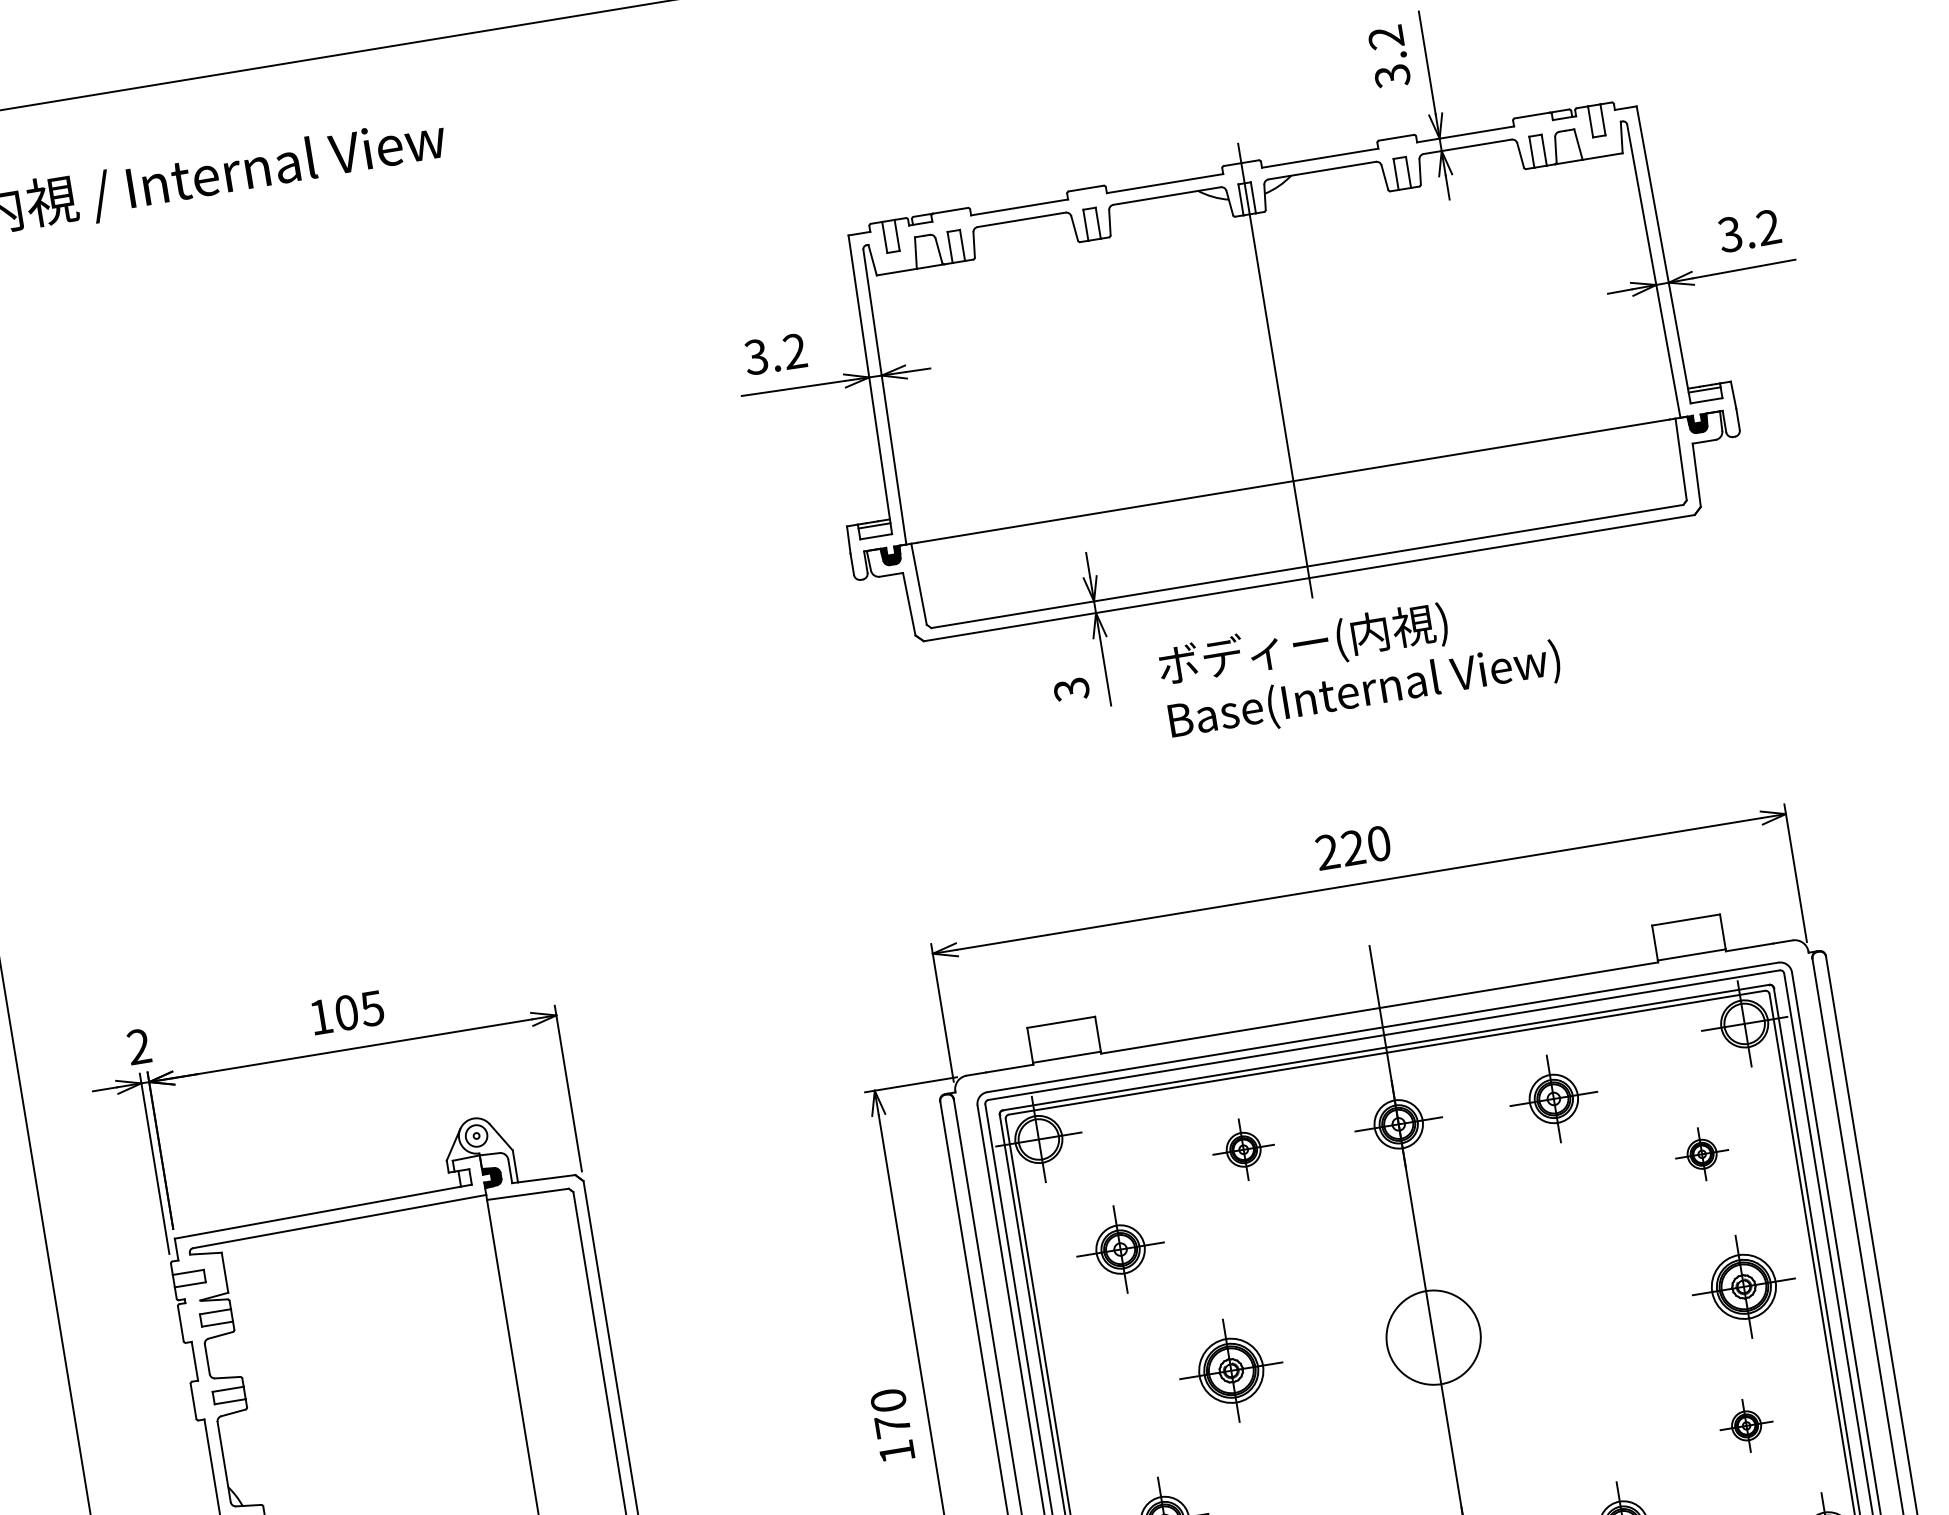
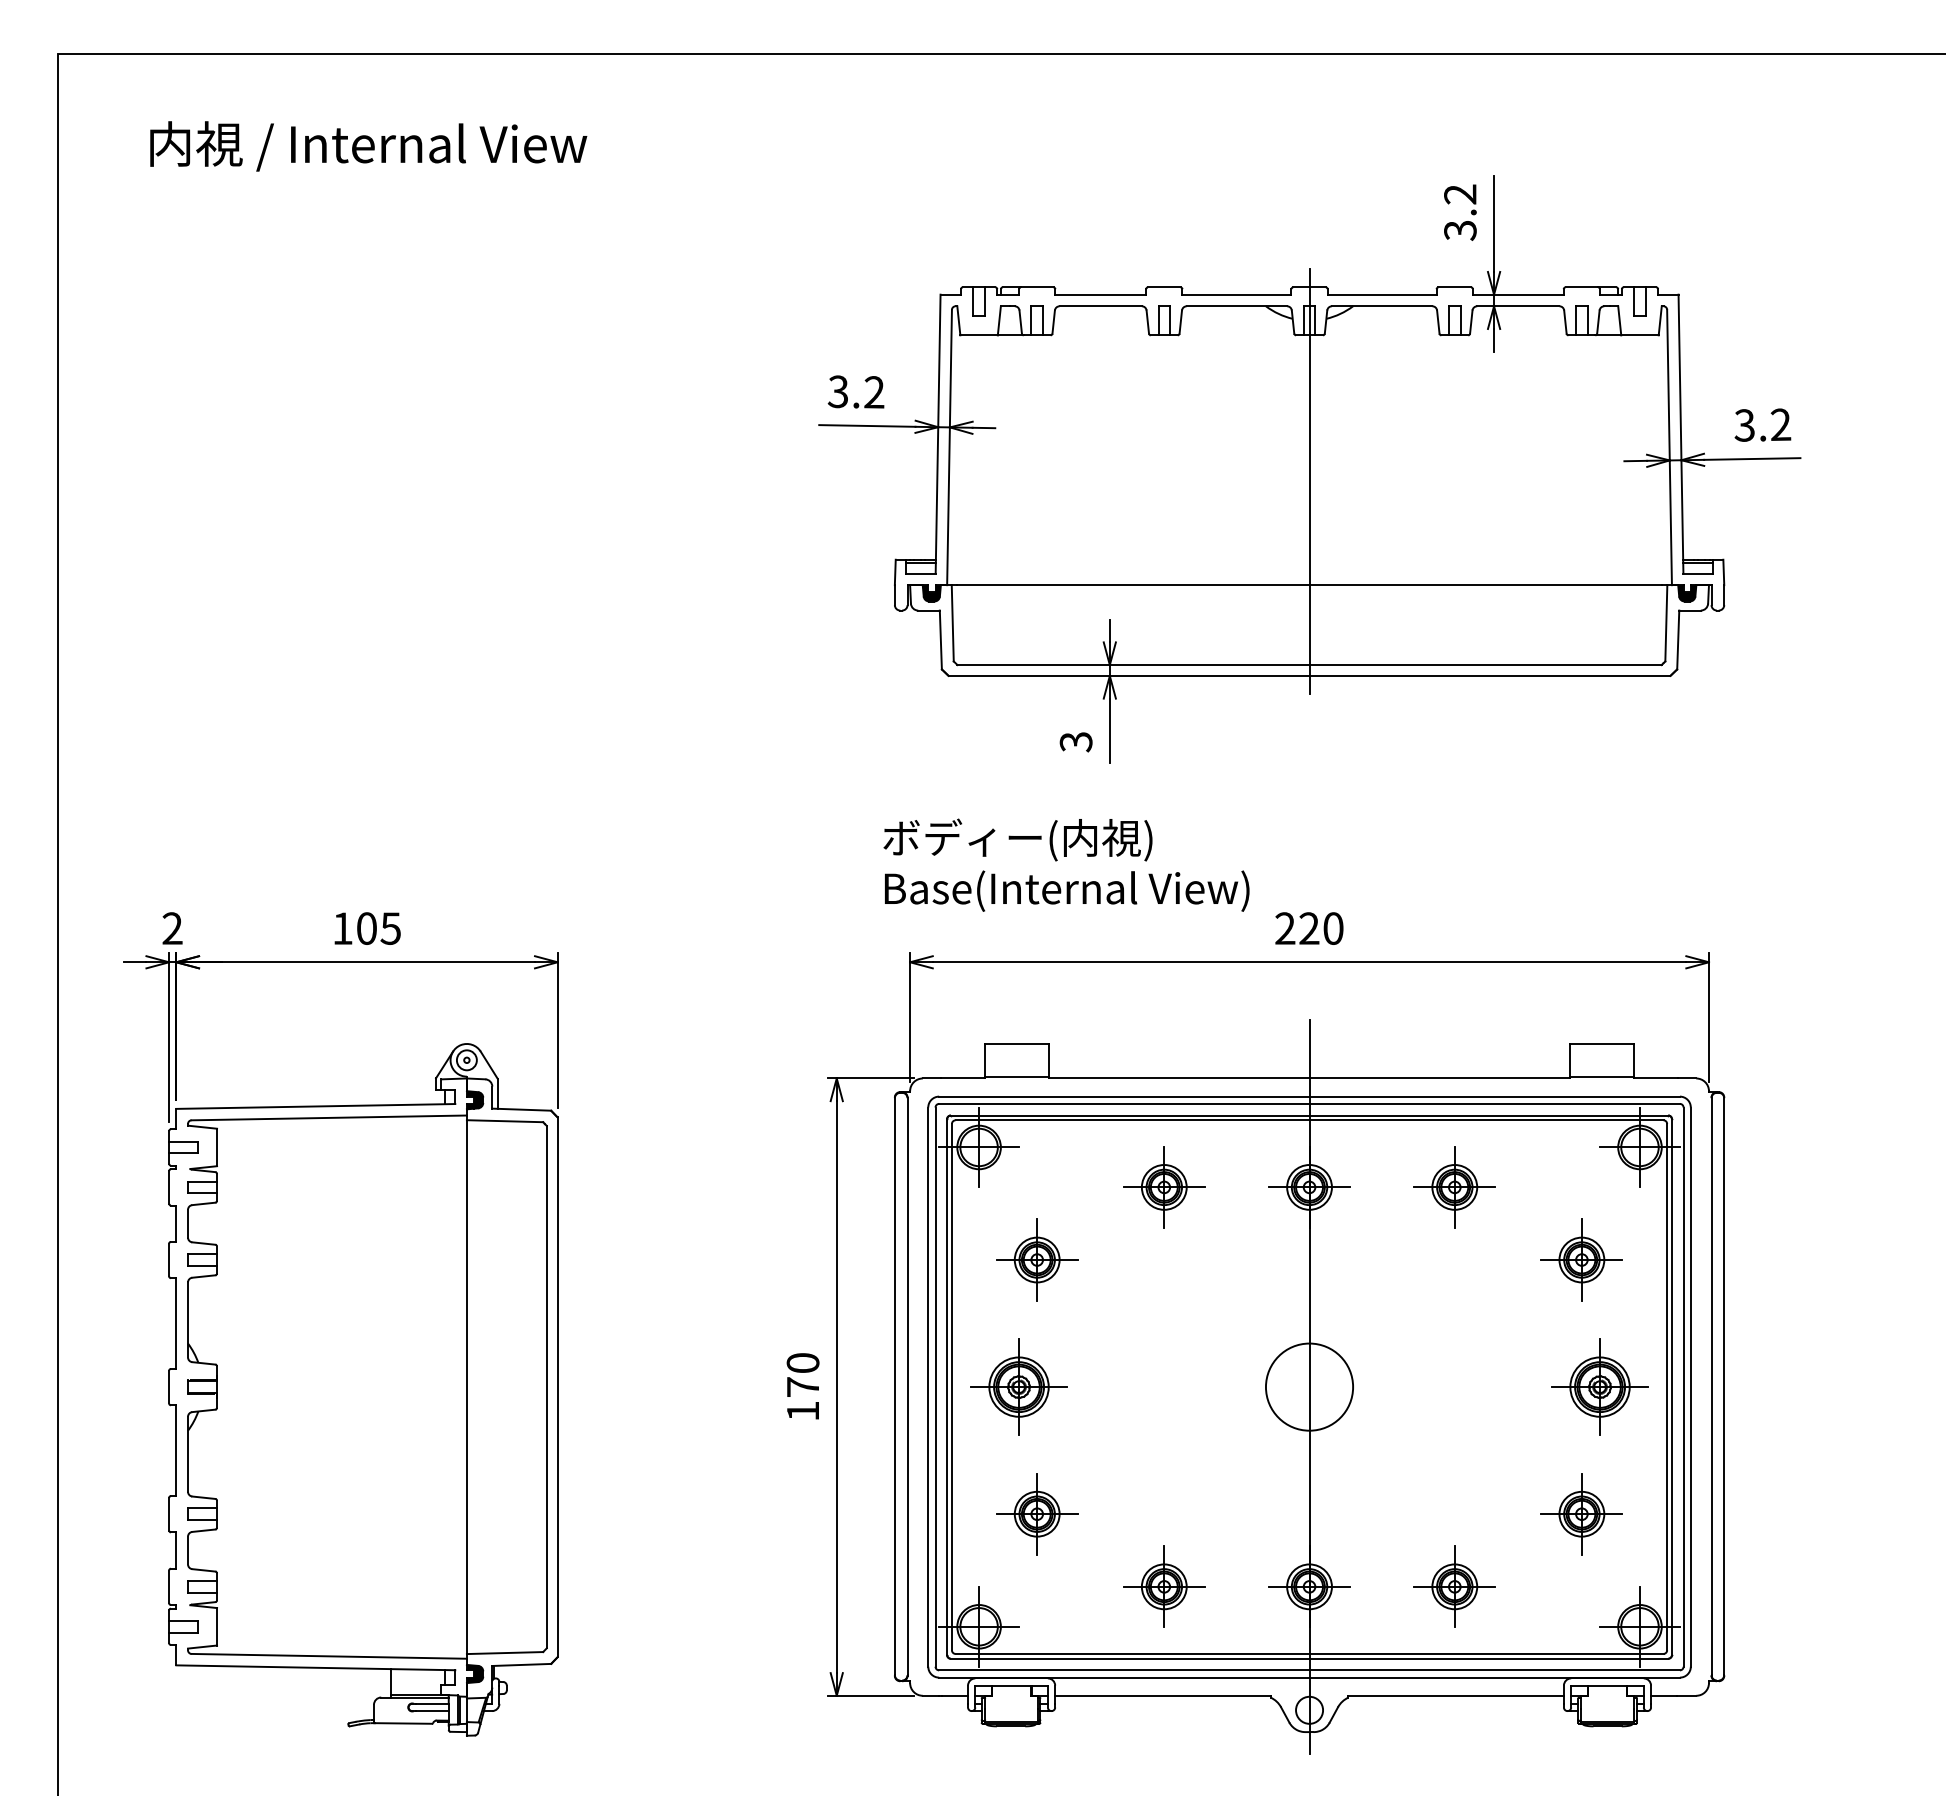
text: (1359, 663) -> (1066, 864), moved
part: (1243, 1149) -> (1164, 1187), size x1.43
part: (1701, 1153) -> (1581, 1259), size x1.67
part: (1230, 1370) -> (1018, 1386), moved
part: (1746, 1426) -> (1581, 1514), size x1.67

